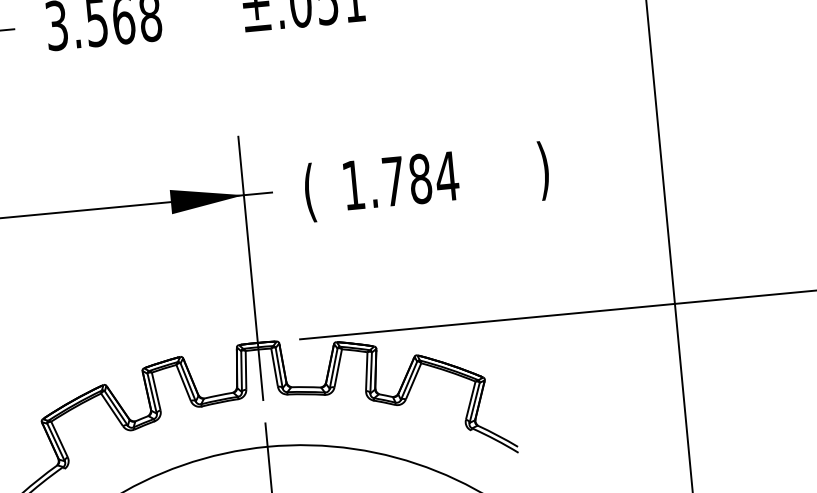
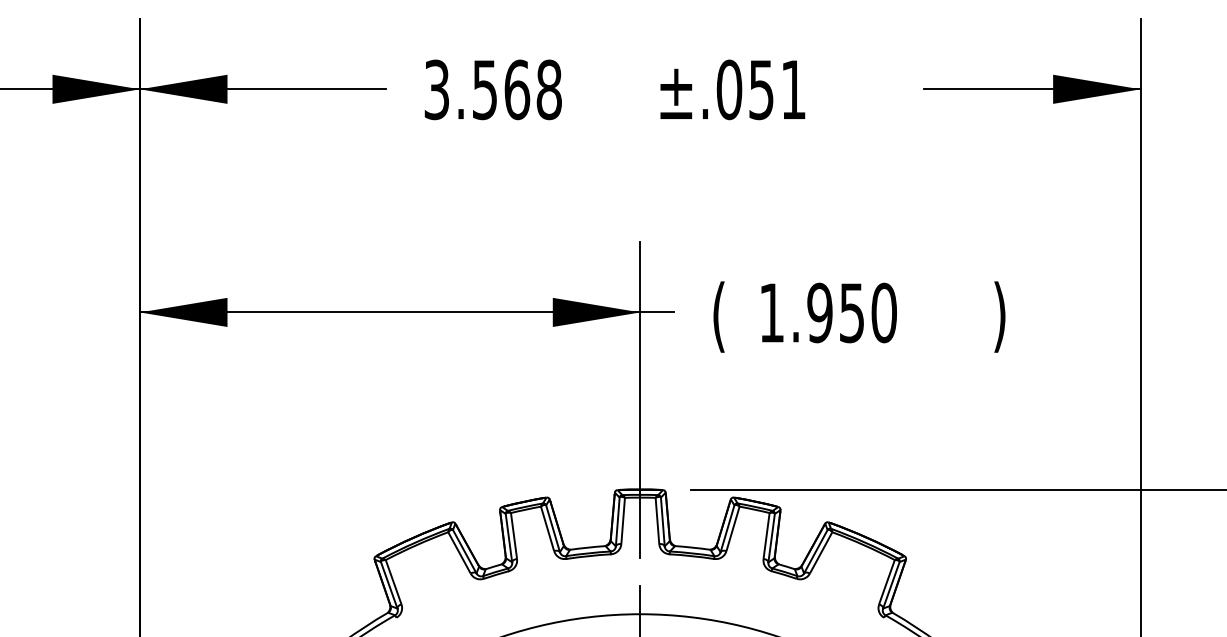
text: (420, 178) -> (852, 312), 1.784 -> 1.950

